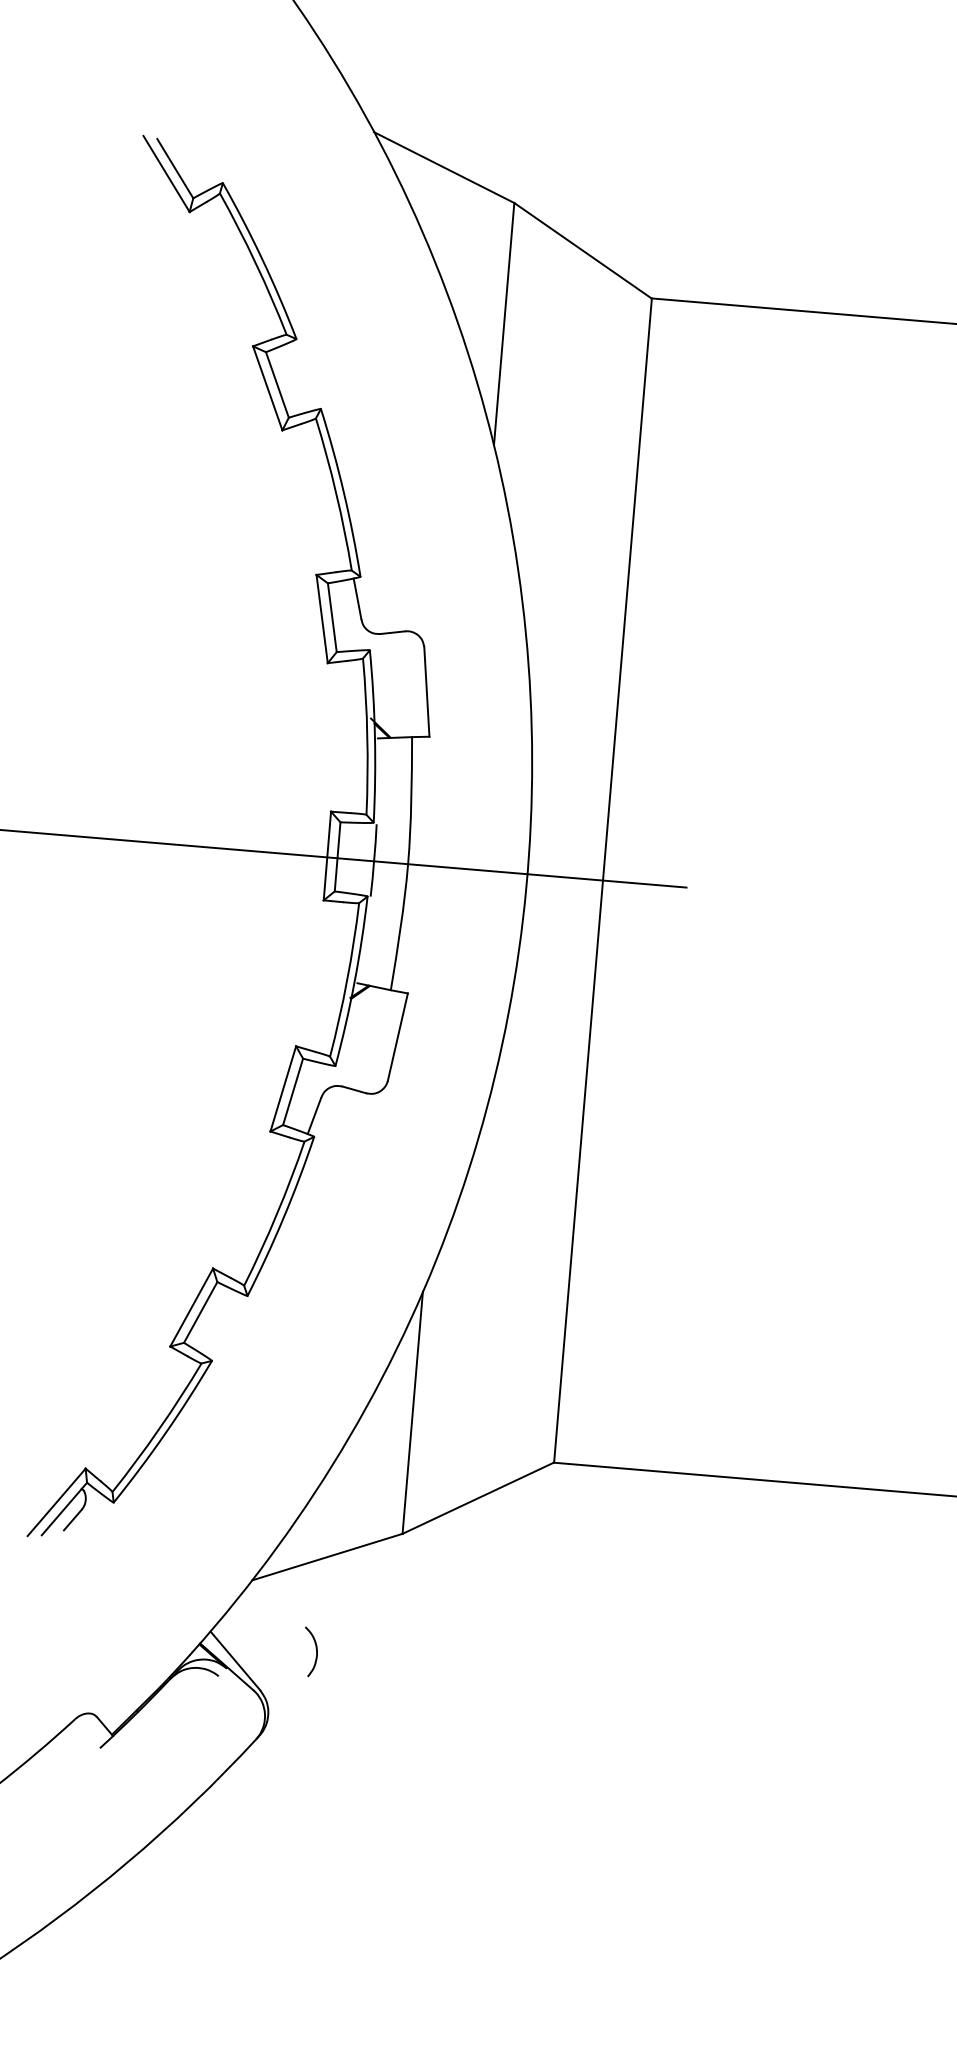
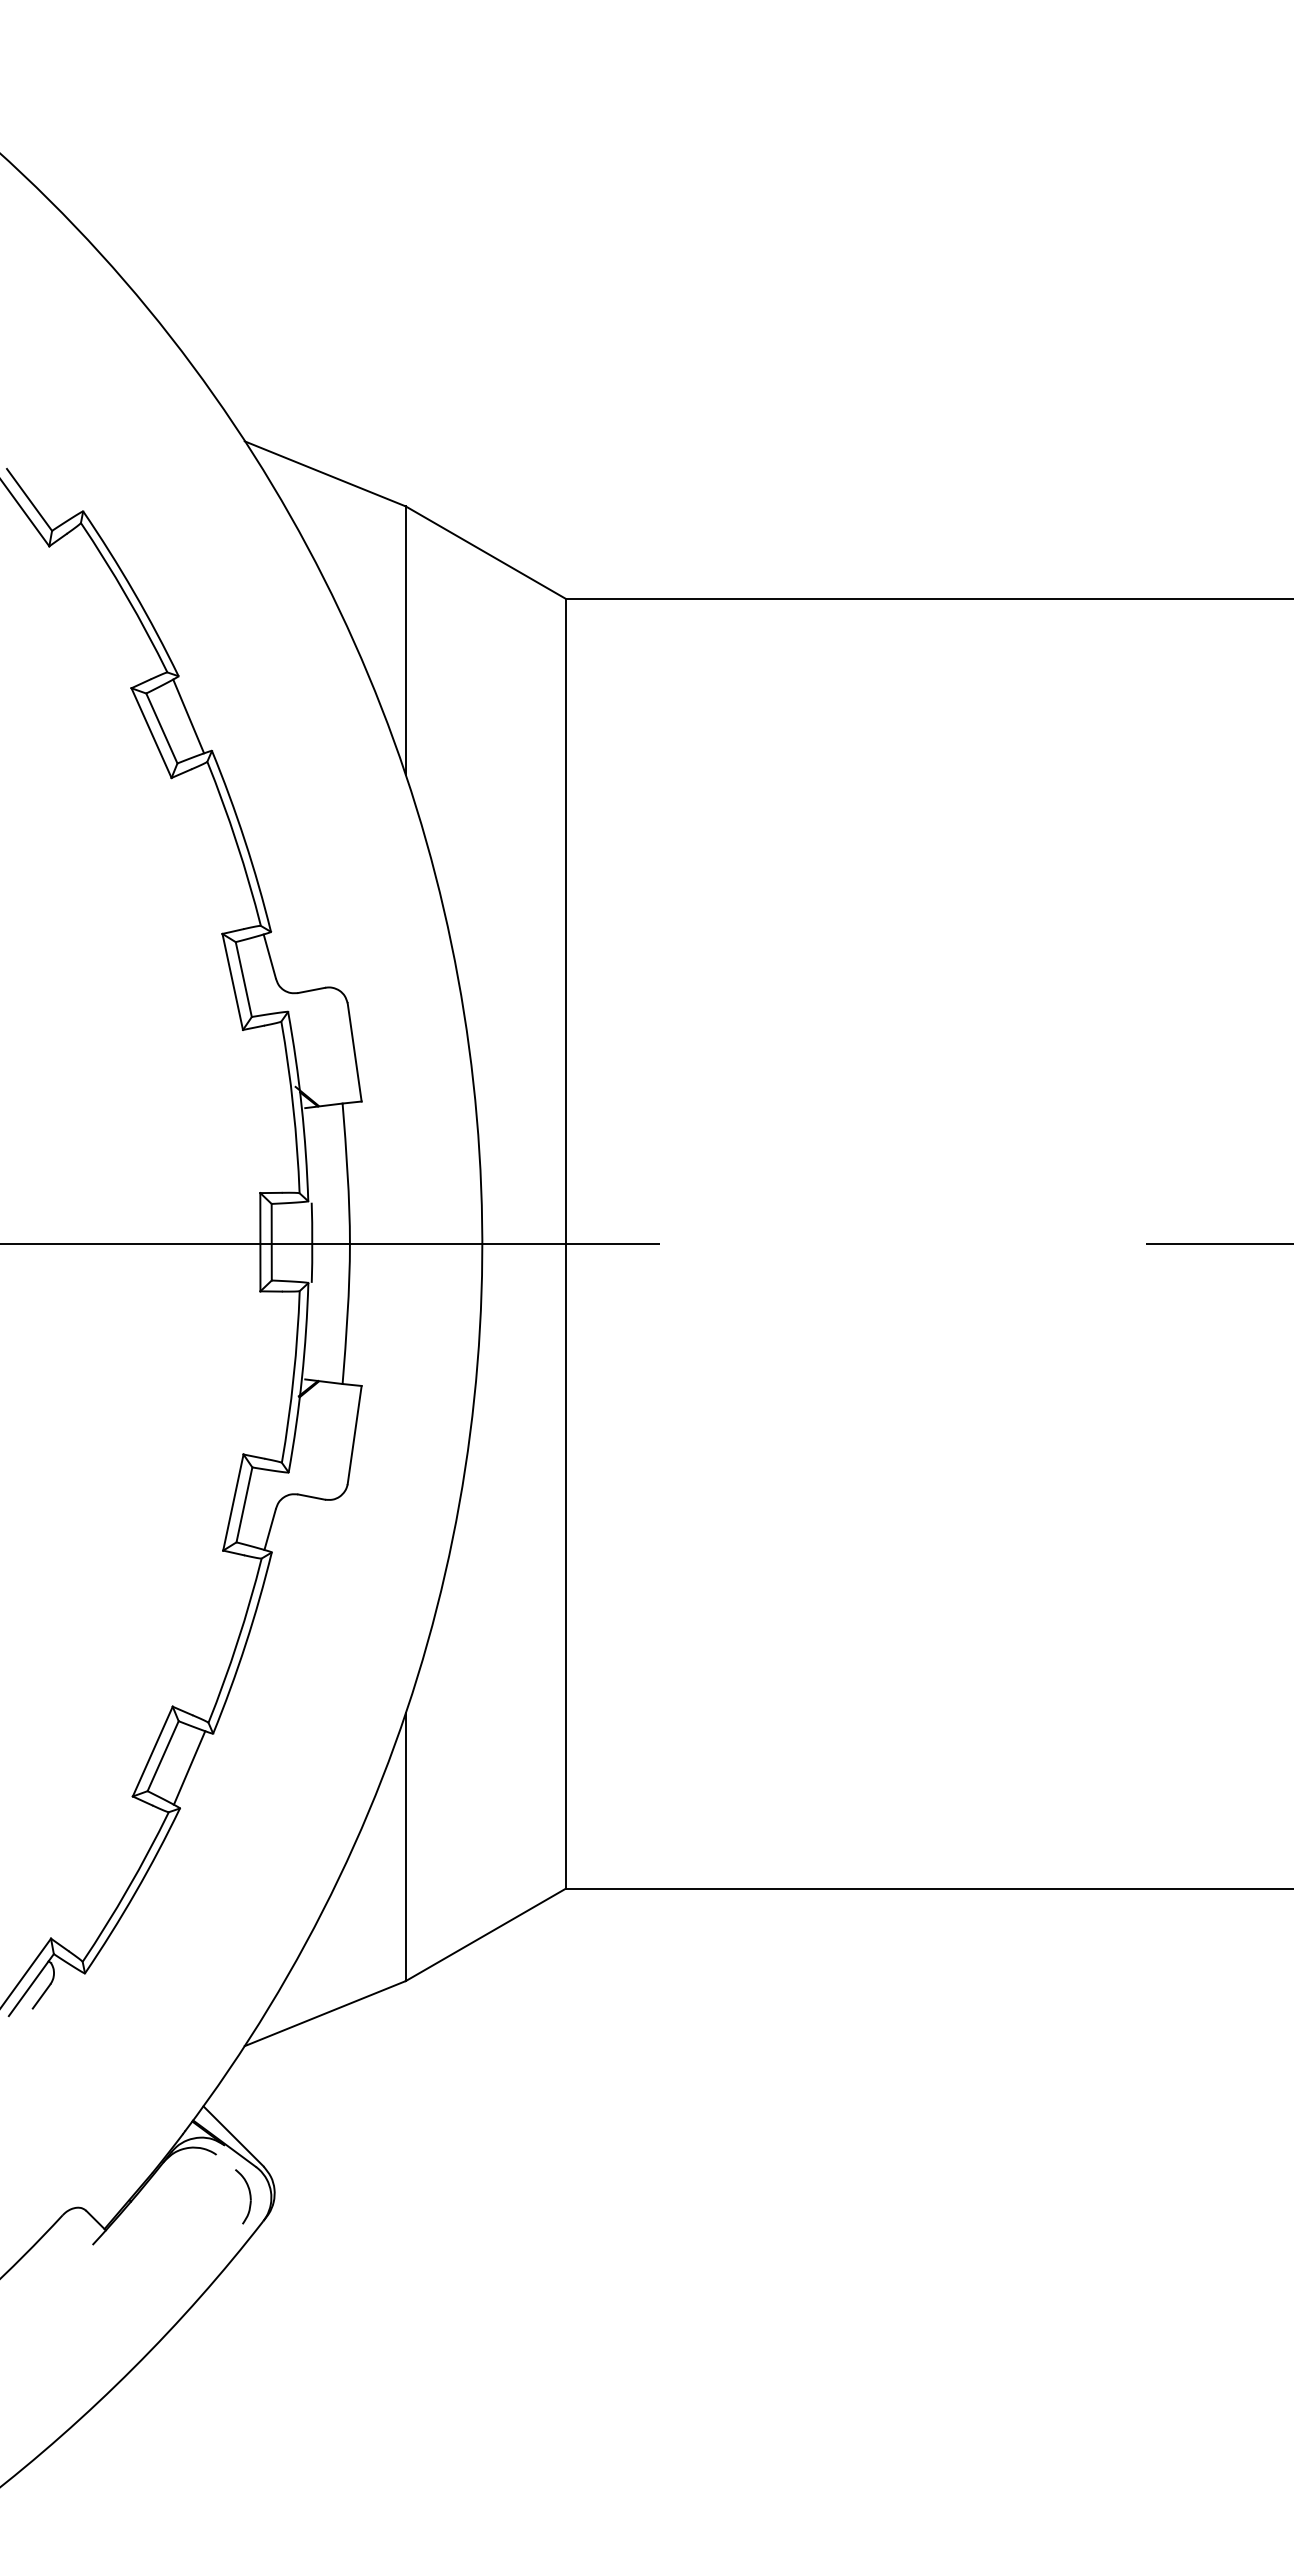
line: (302, 376) -> (188, 716), added
line: (223, 1324) -> (189, 1767), added
part: (310, 1651) -> (243, 2196), moved

